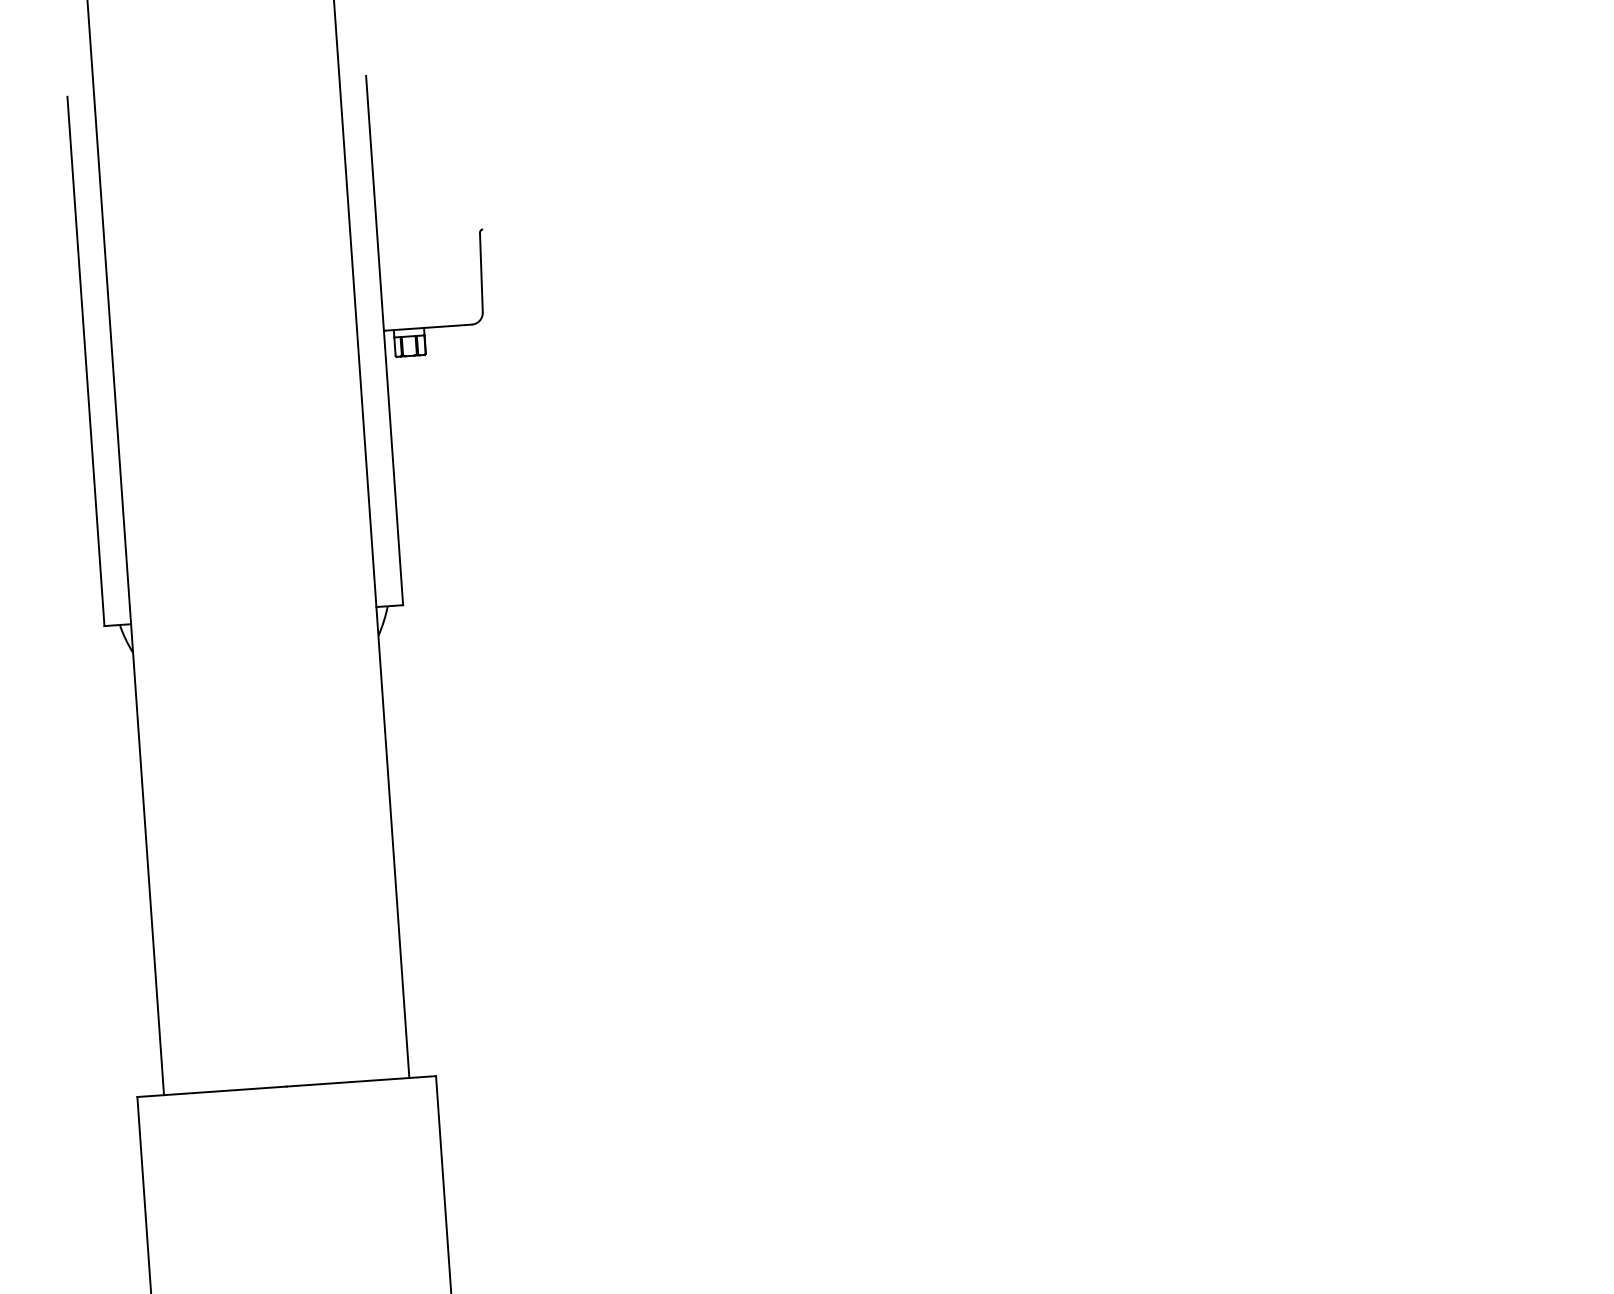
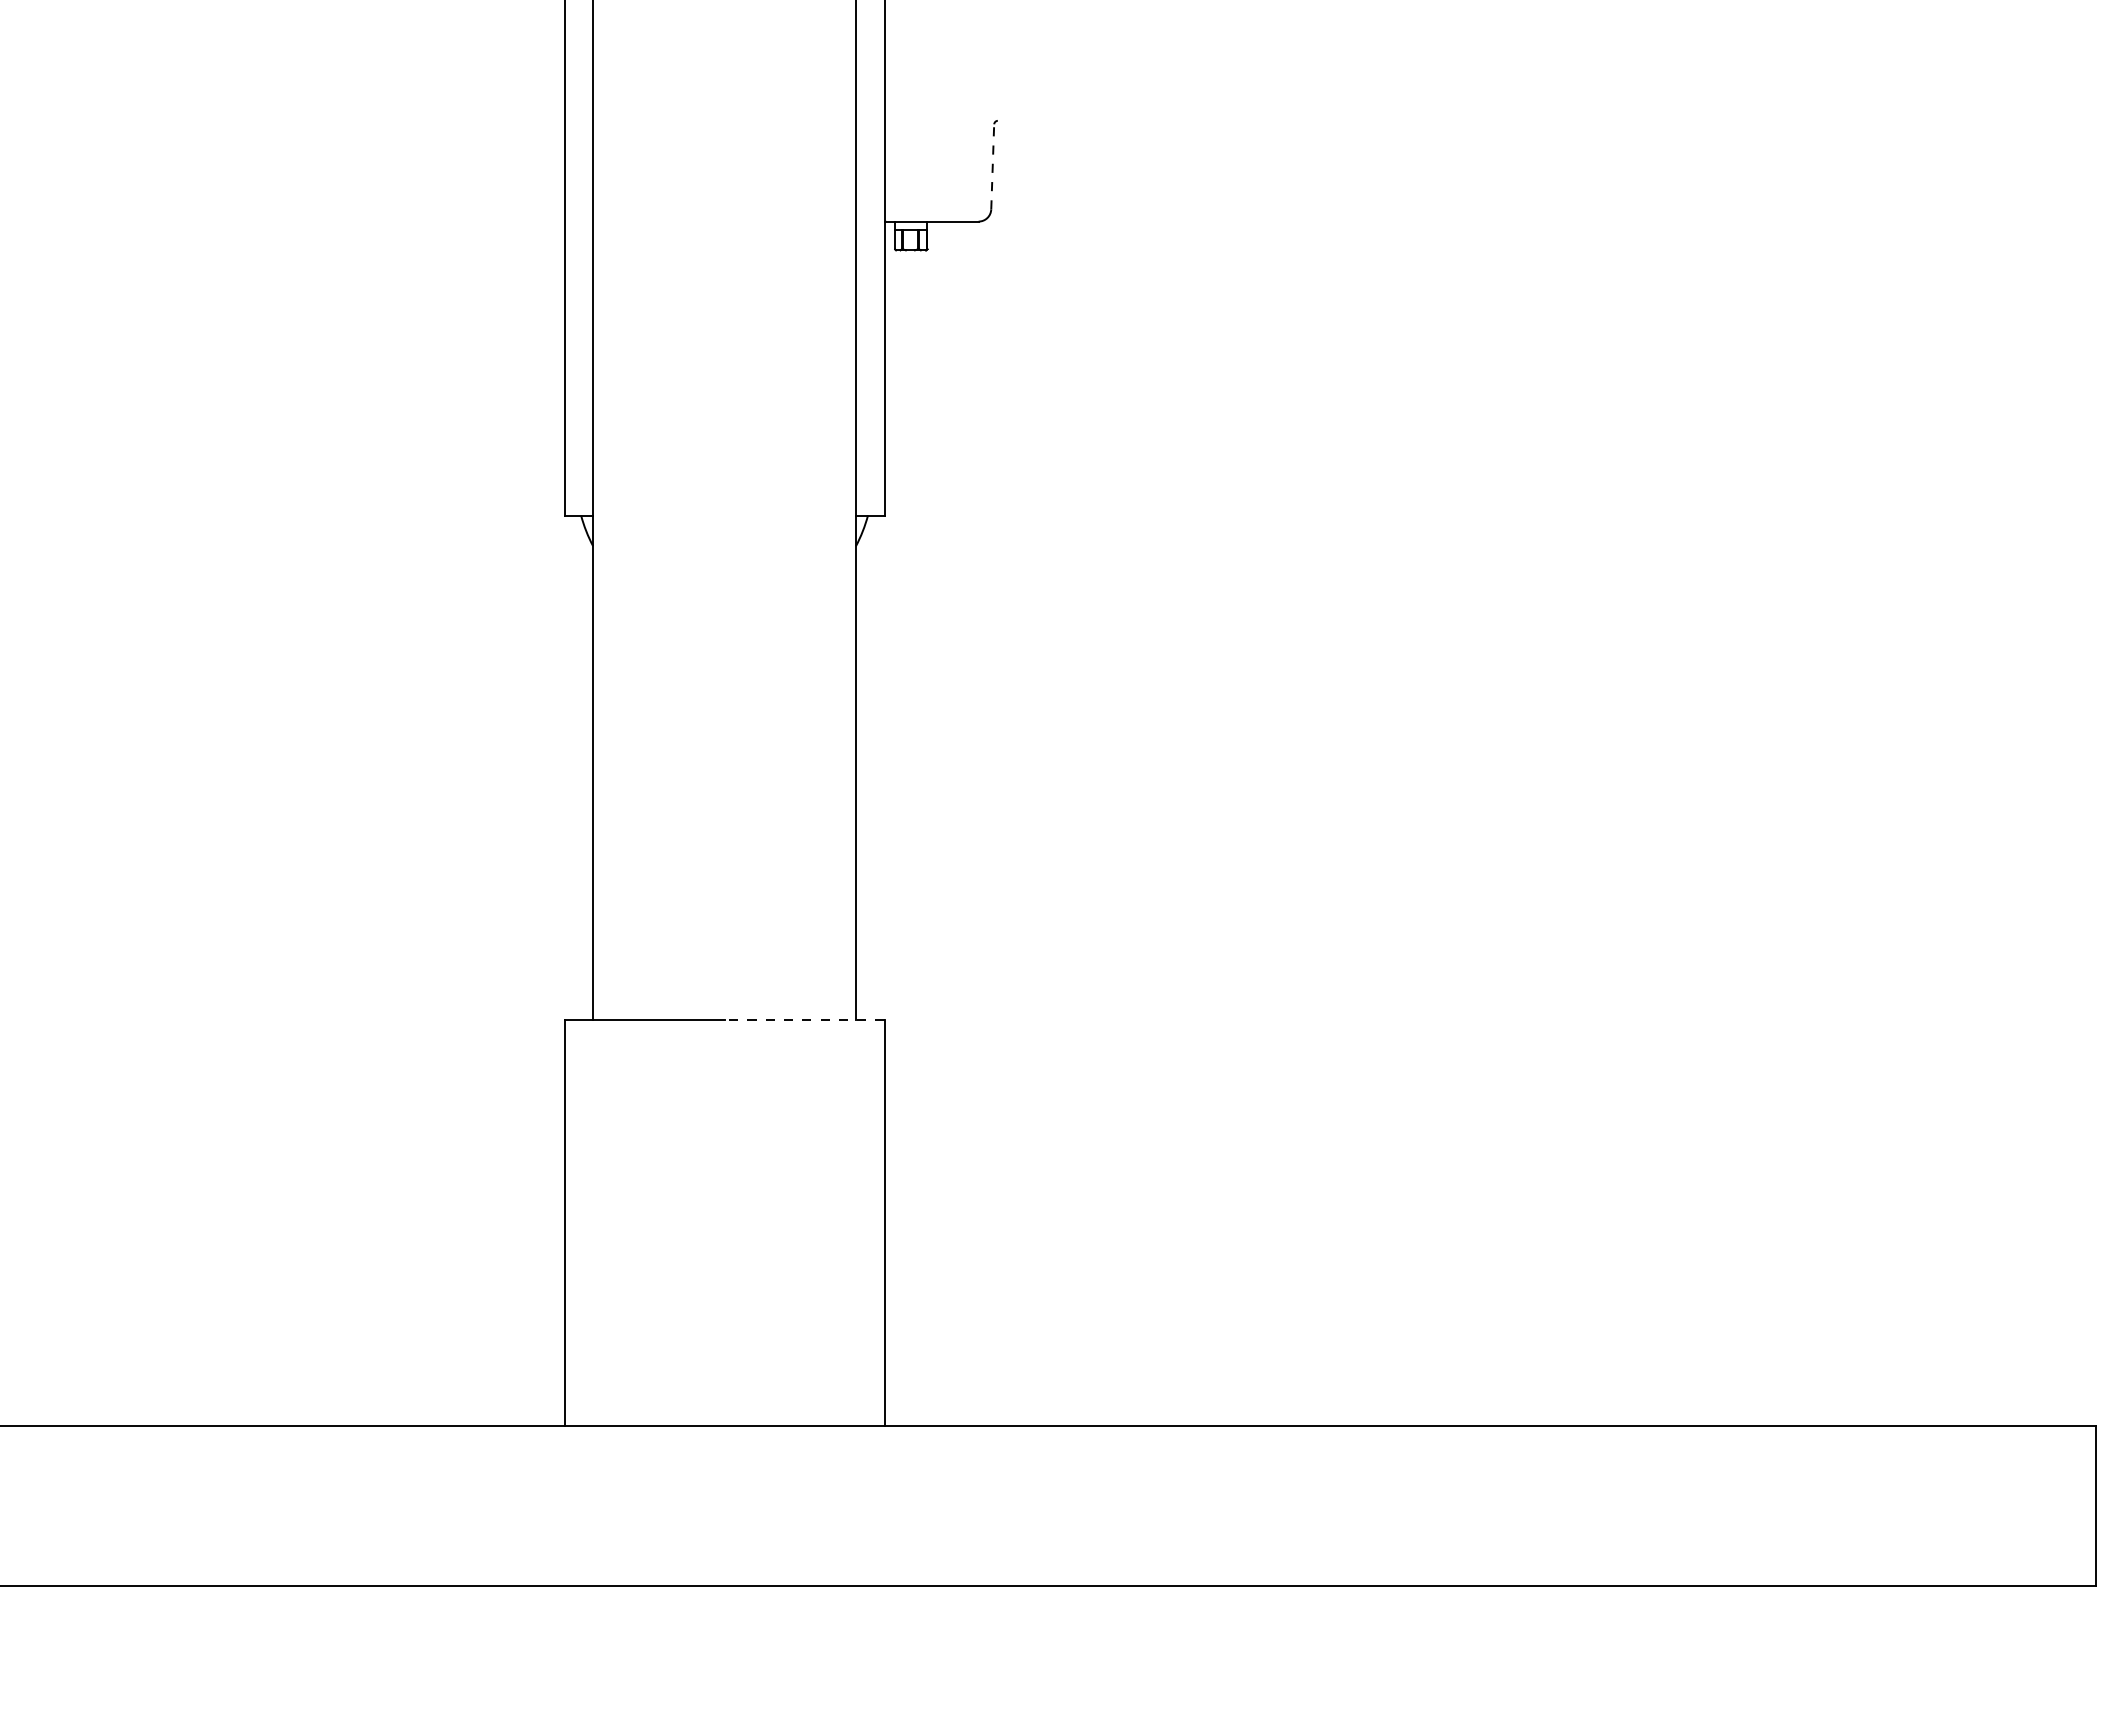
line: (481, 272) -> (992, 166), solid -> dashed
line: (361, 1080) -> (804, 1019), solid -> dashed

